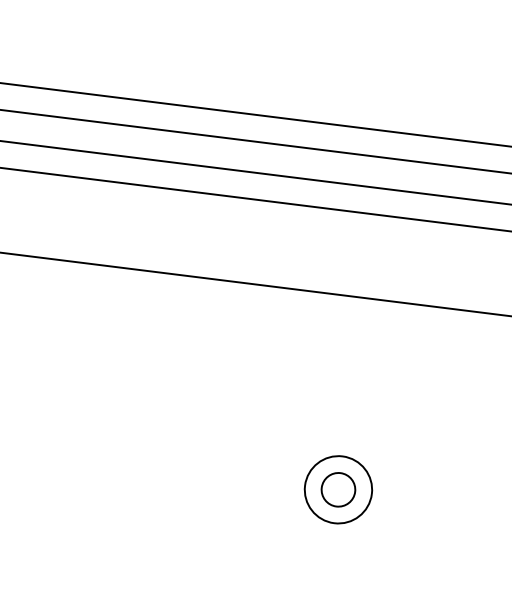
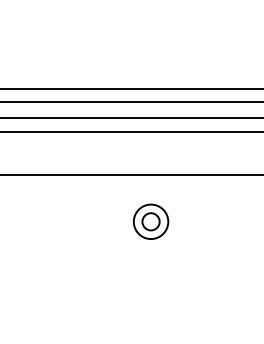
part: (339, 489) -> (151, 221), moved

